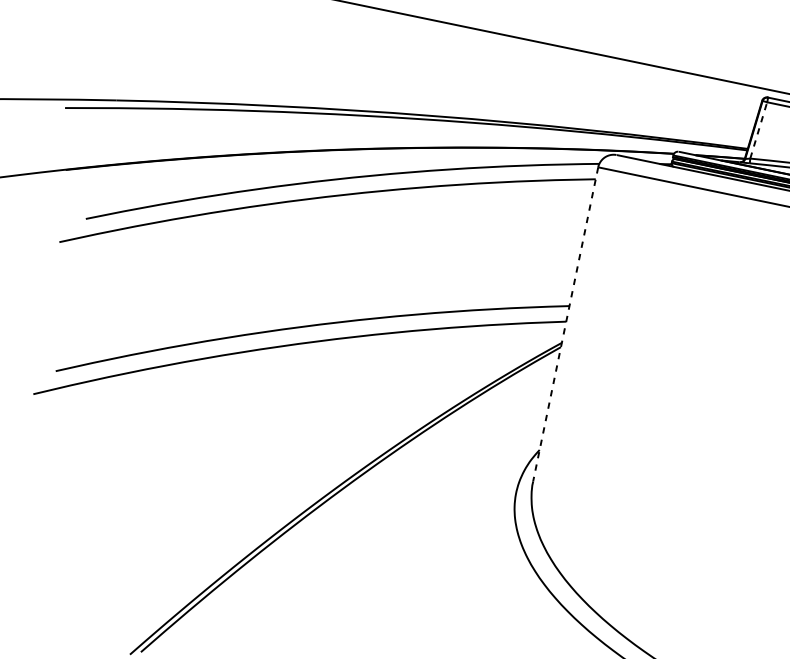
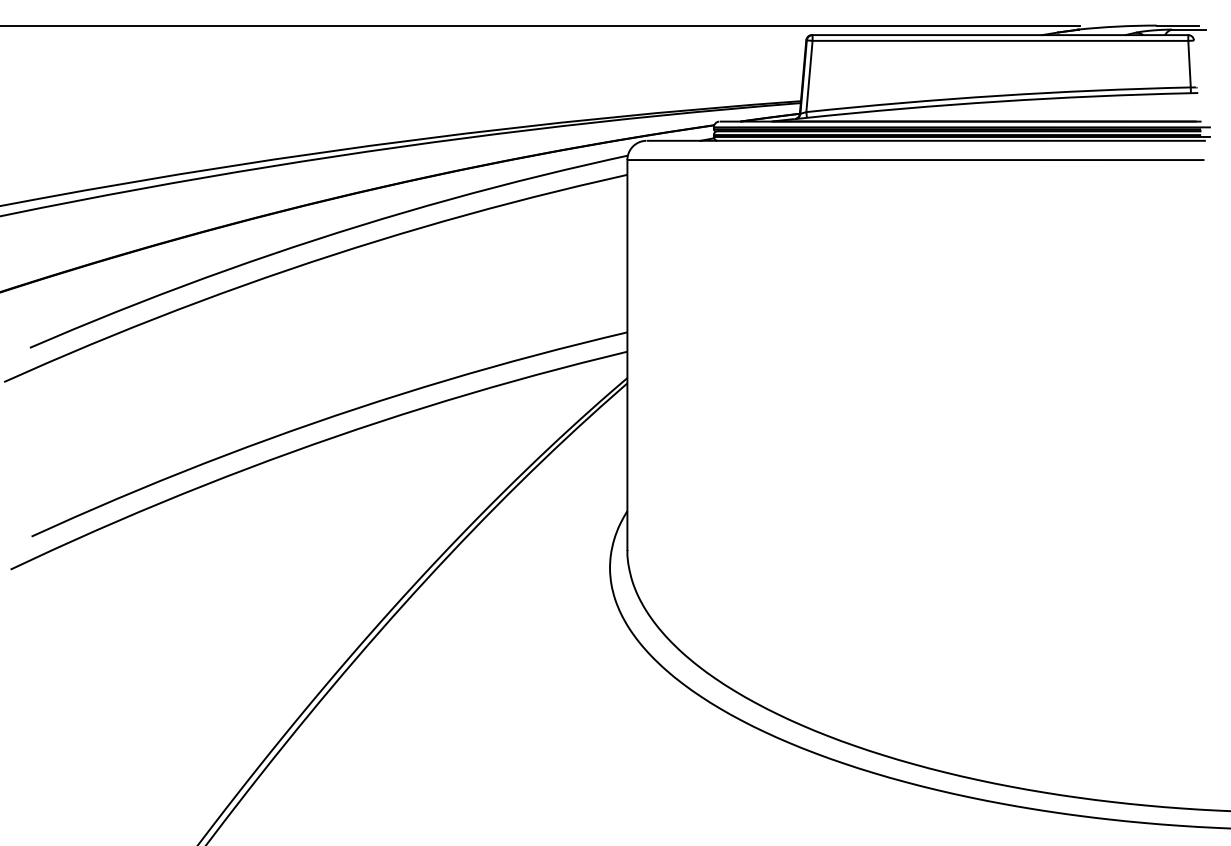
line: (758, 130) -> (809, 76), dashed -> solid
line: (565, 324) -> (627, 355), dashed -> solid

